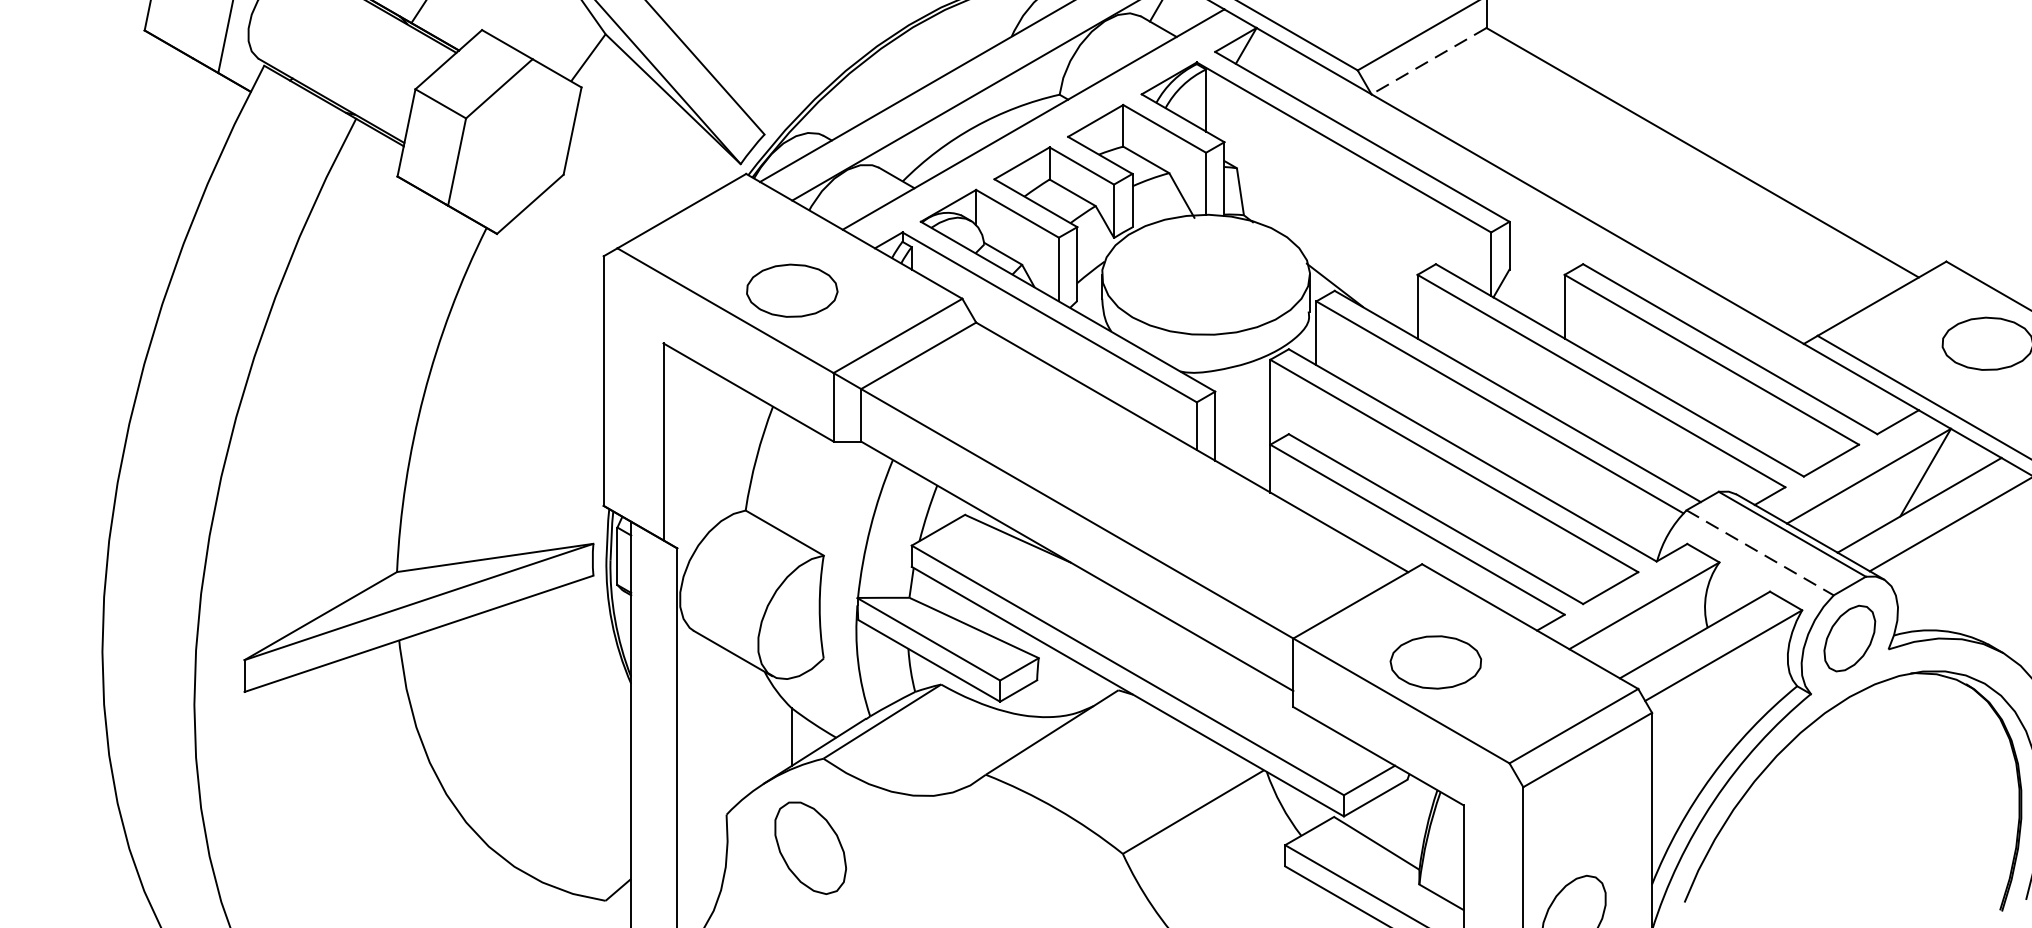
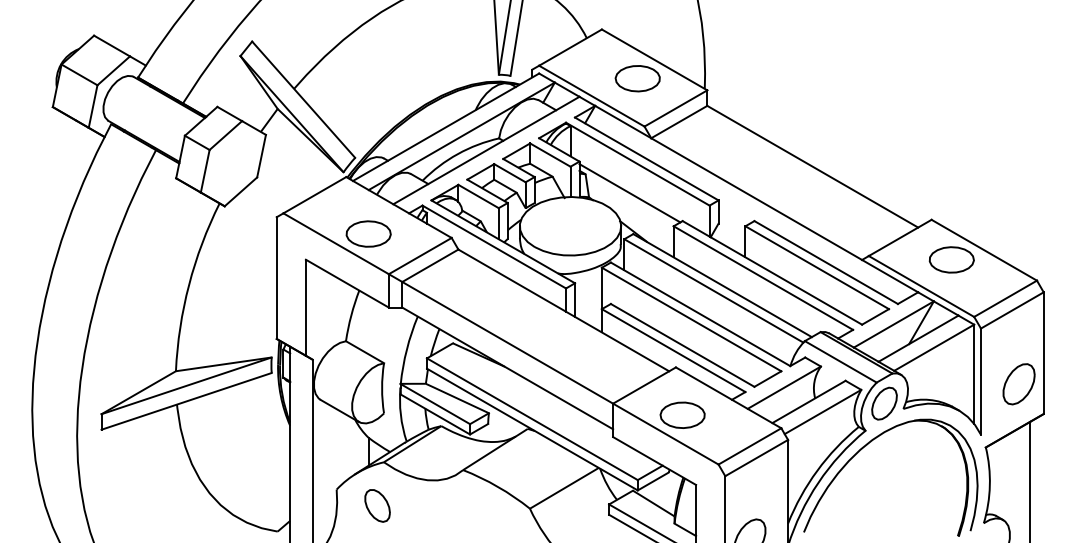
line: (1427, 62) -> (678, 122), dashed -> solid
line: (1326, 207) -> (629, 193), added
line: (1761, 554) -> (841, 362), dashed -> solid
part: (810, 847) -> (377, 505), size x0.71

